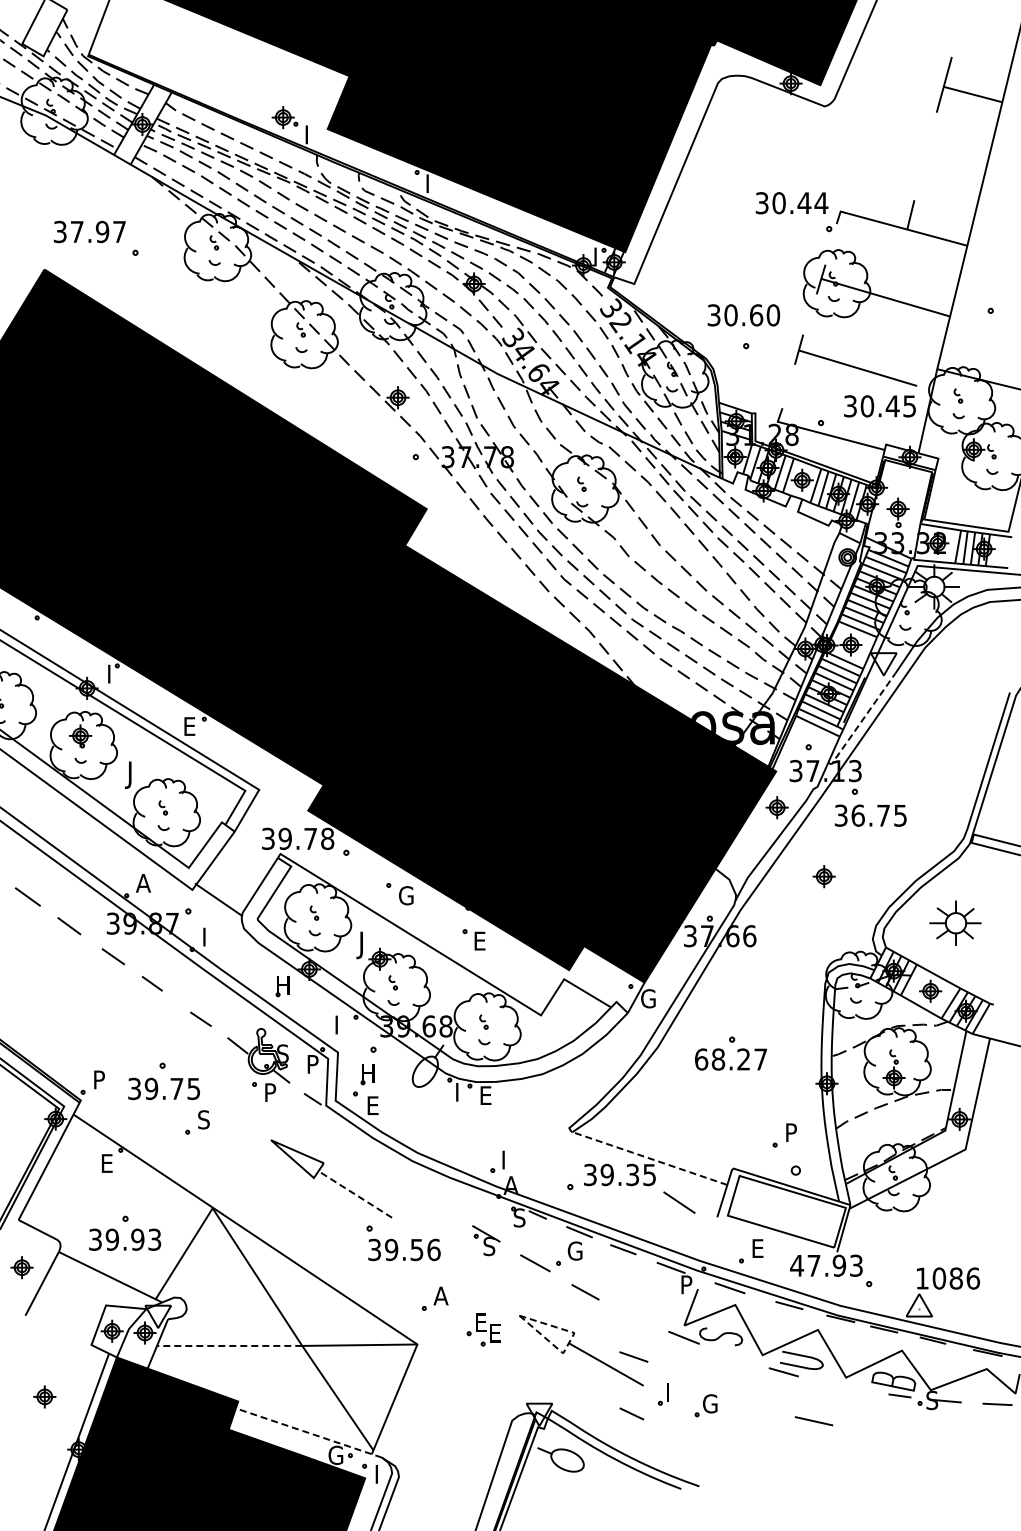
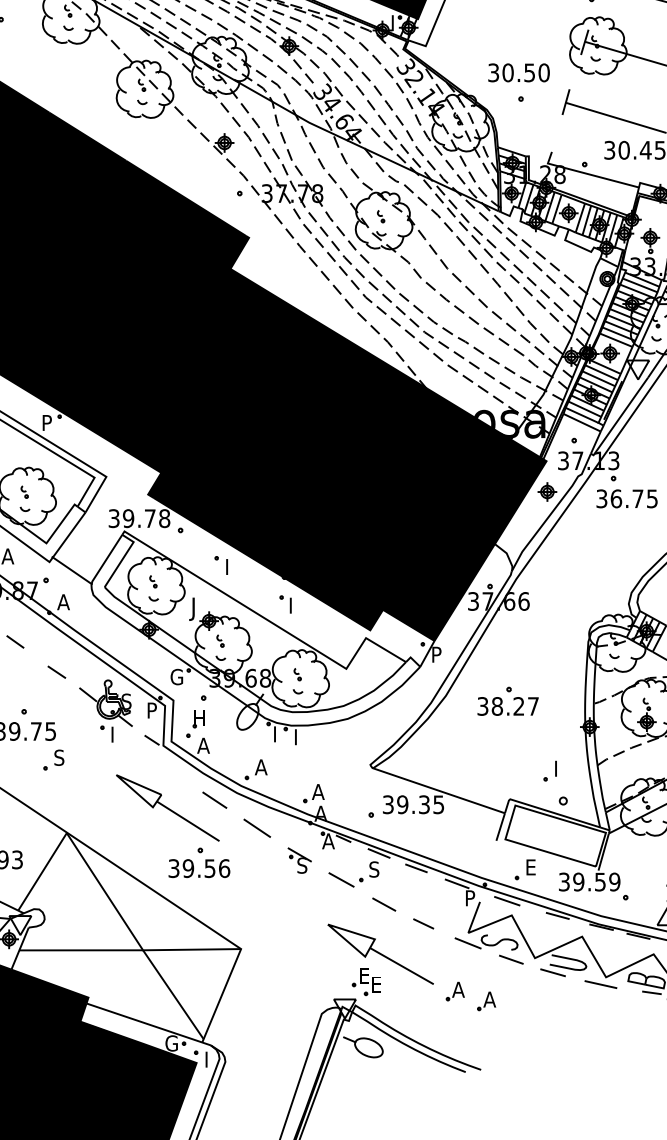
text: (756, 315) -> (529, 72), 30.60 -> 30.50
line: (862, 720) -> (620, 417), dashed -> solid
text: (190, 726) -> (47, 422), E -> P
part: (823, 876) -> (586, 550), removed
text: (406, 895) -> (231, 566), G -> I
text: (208, 936) -> (63, 601), I -> A
text: (481, 940) -> (295, 605), E -> I
part: (282, 986) -> (126, 644), removed
text: (648, 998) -> (437, 654), G -> P
text: (341, 1024) -> (176, 676), I -> G
text: (701, 1059) -> (482, 706), 68.27 -> 38.27
text: (271, 1088) -> (116, 731), P -> I
text: (487, 1095) -> (300, 737), E -> I
text: (372, 1105) -> (202, 745), E -> A
text: (792, 1128) -> (560, 765), P -> I
line: (649, 1158) -> (438, 790), dashed -> solid
text: (507, 1159) -> (317, 791), I -> A
line: (386, 1169) -> (214, 800), added
line: (355, 1194) -> (188, 821), dashed -> solid
line: (679, 1202) -> (257, 828), moved
text: (519, 1217) -> (328, 840), S -> A
text: (404, 1249) -> (199, 868), moved
text: (574, 1250) -> (374, 869), G -> S
text: (826, 1265) -> (589, 881), 47.93 -> 39.59
part: (434, 1298) -> (255, 769), moved
part: (483, 1329) -> (366, 981), moved
line: (568, 1343) -> (369, 948), dashed -> solid
line: (229, 1345) -> (81, 949), dashed -> solid
line: (633, 1356) -> (511, 959), moved
text: (672, 1392) -> (458, 989), I -> A
text: (709, 1403) -> (489, 999), G -> A
line: (631, 1413) -> (423, 923), moved
line: (813, 1421) -> (600, 984), moved
line: (308, 1432) -> (148, 1024), dashed -> solid

